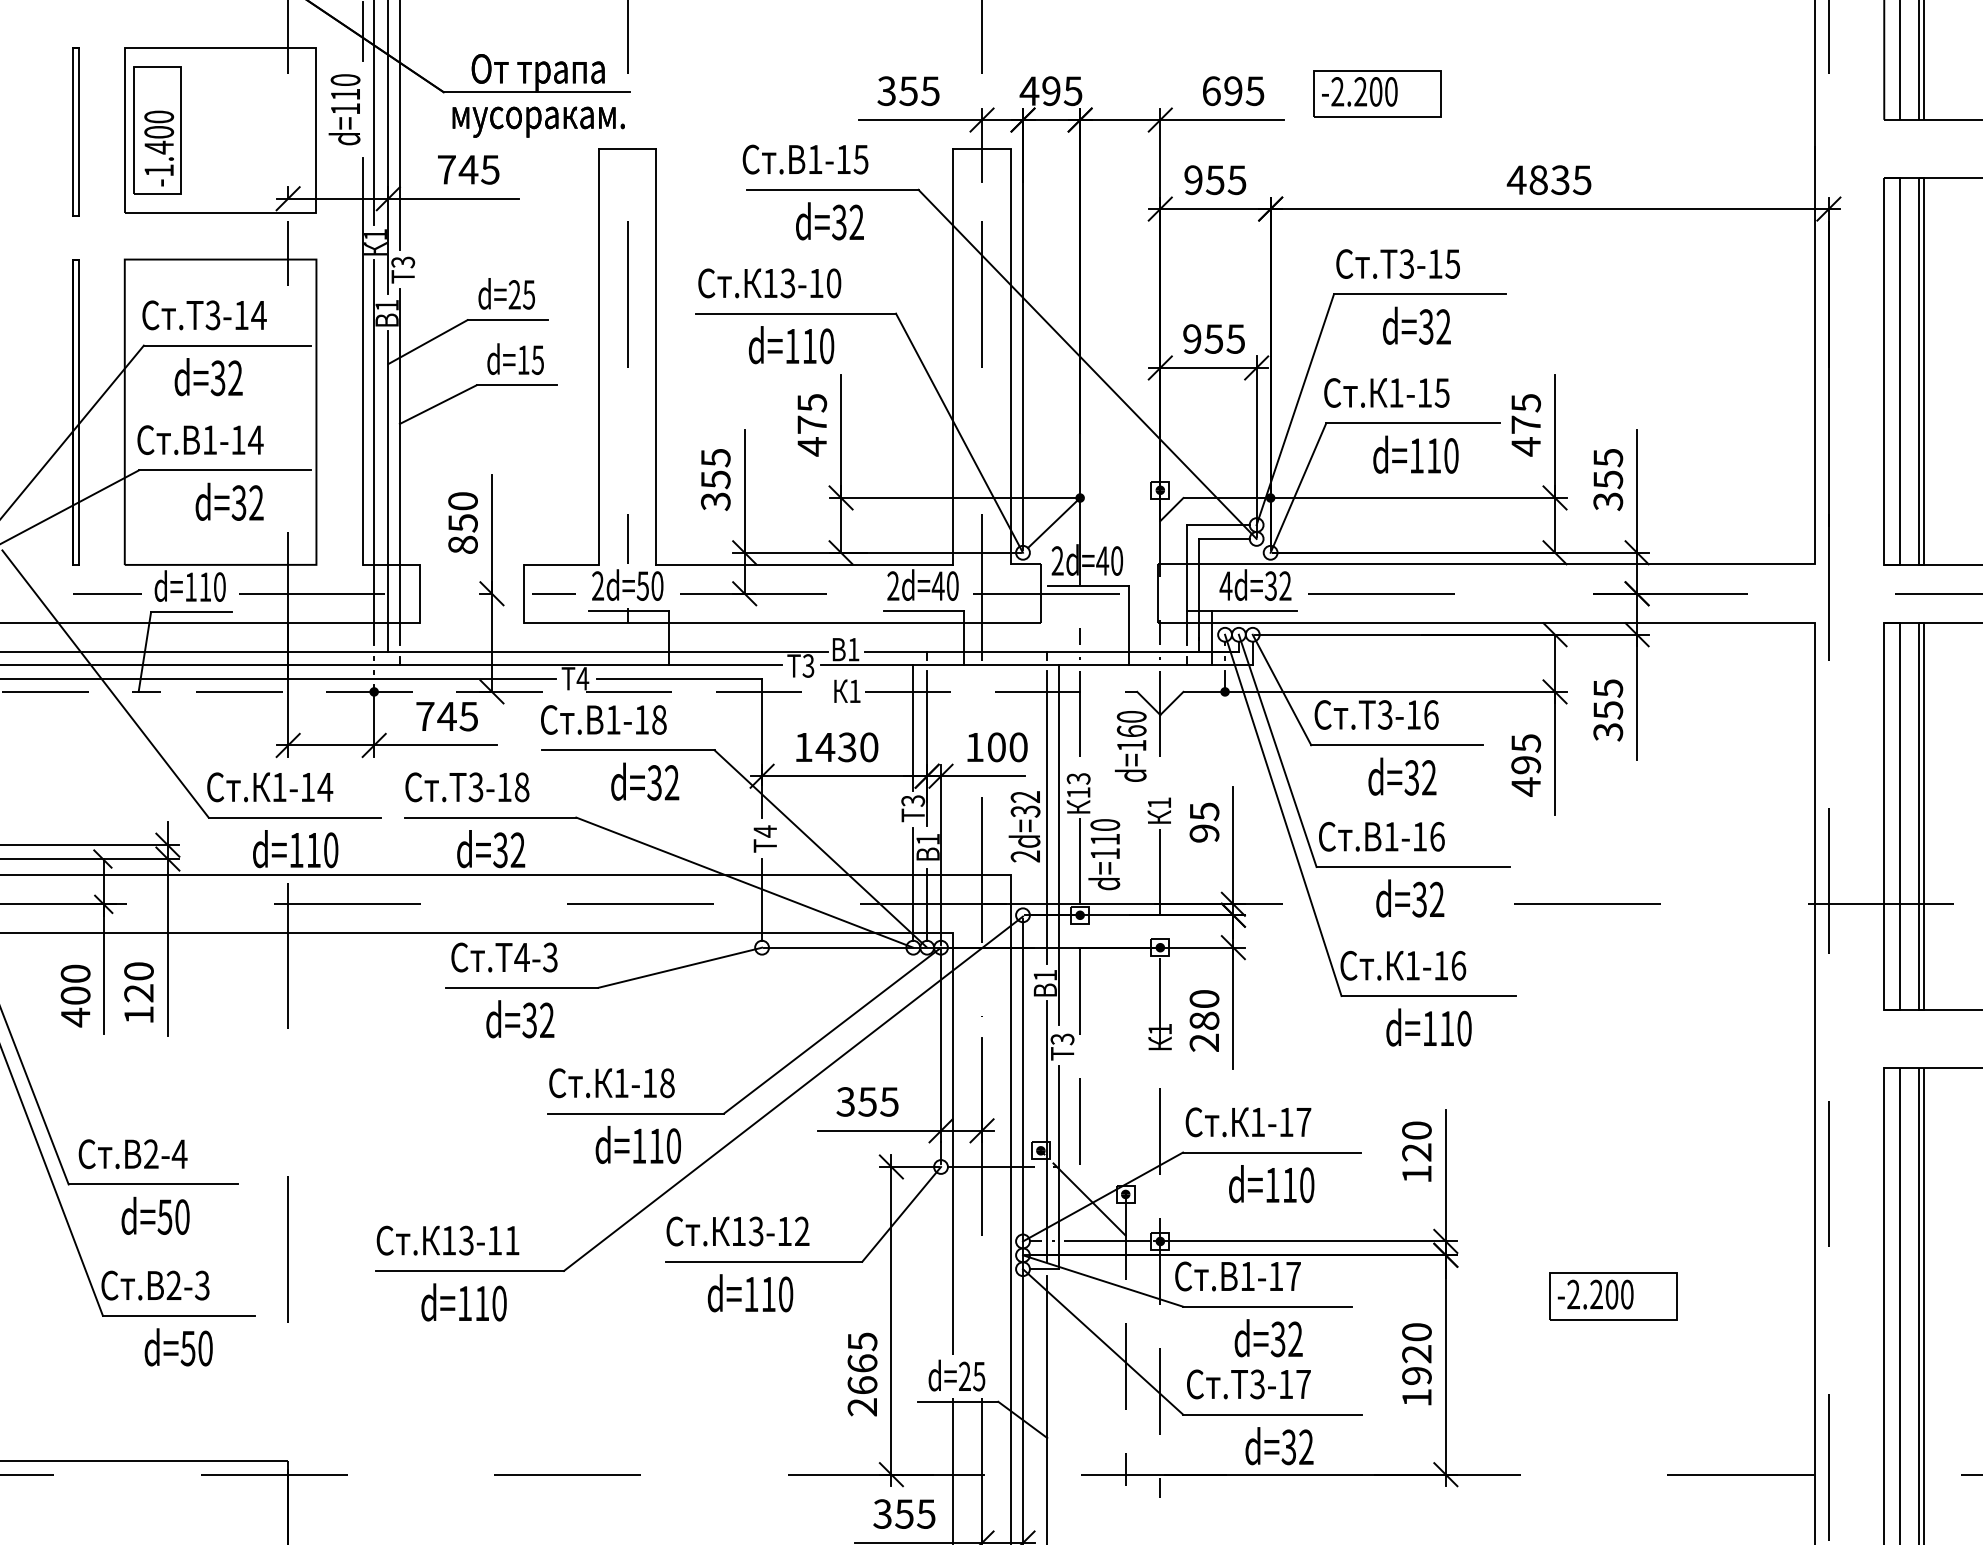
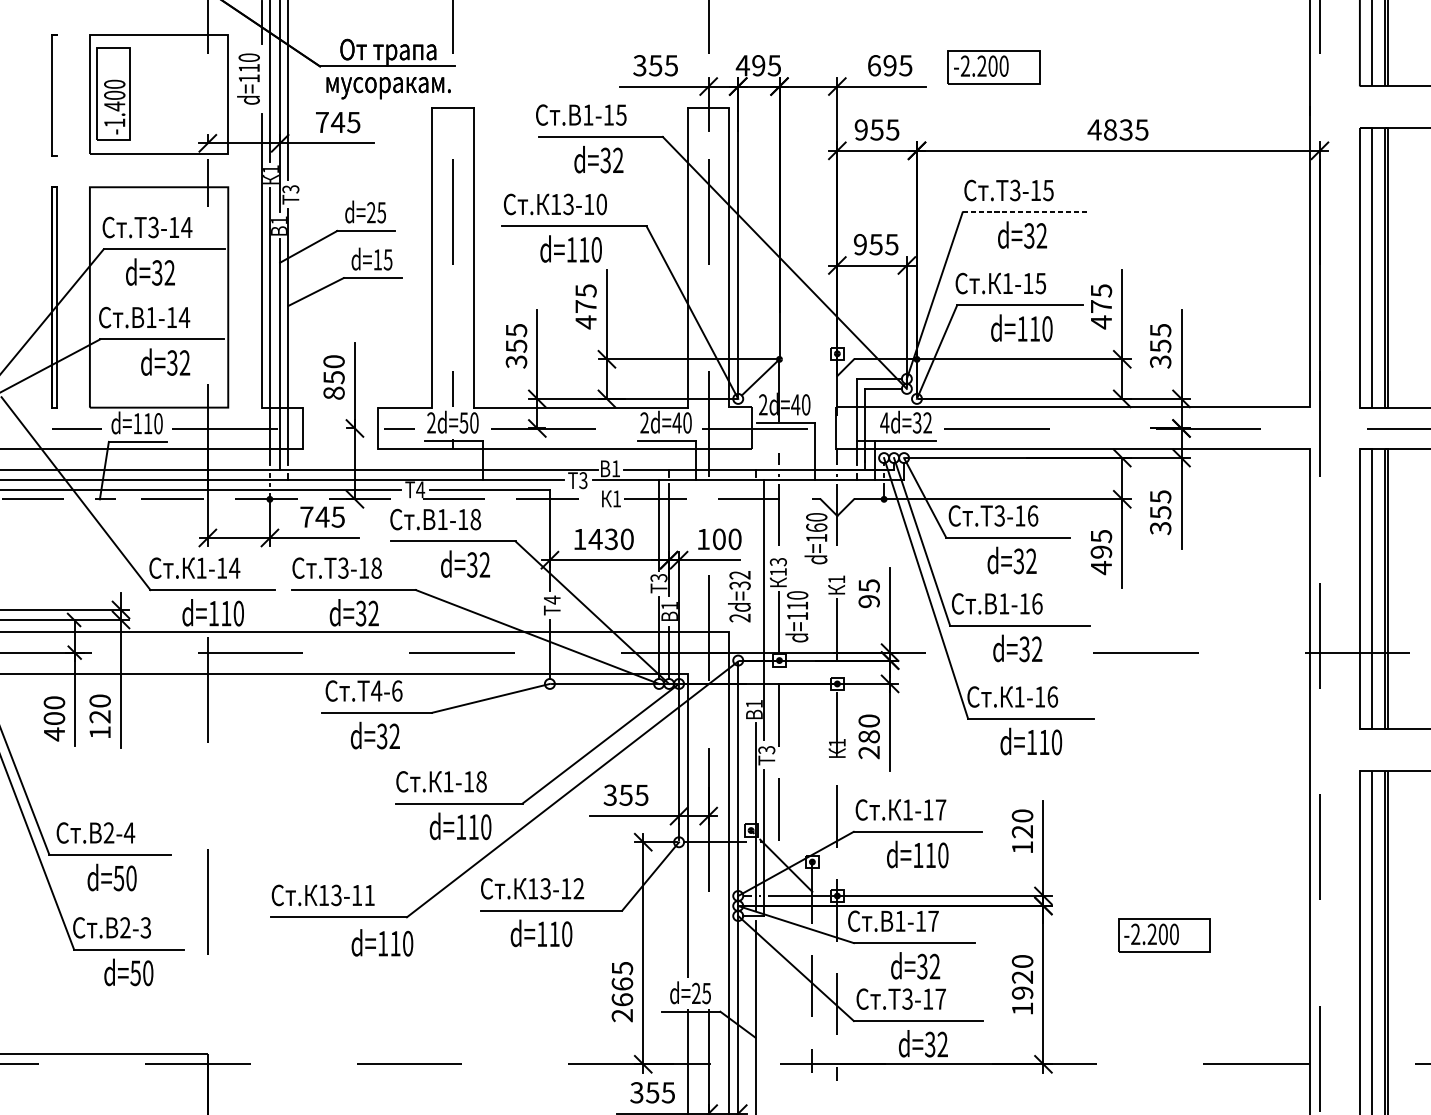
line: (78, 131) -> (56, 94), removed
line: (1420, 294) -> (1025, 212), solid -> dashed
line: (1047, 817) -> (755, 589), removed
text: (550, 957) -> (397, 691), 4-3 -> 4-6
text: (463, 1302) -> (382, 942), moved

